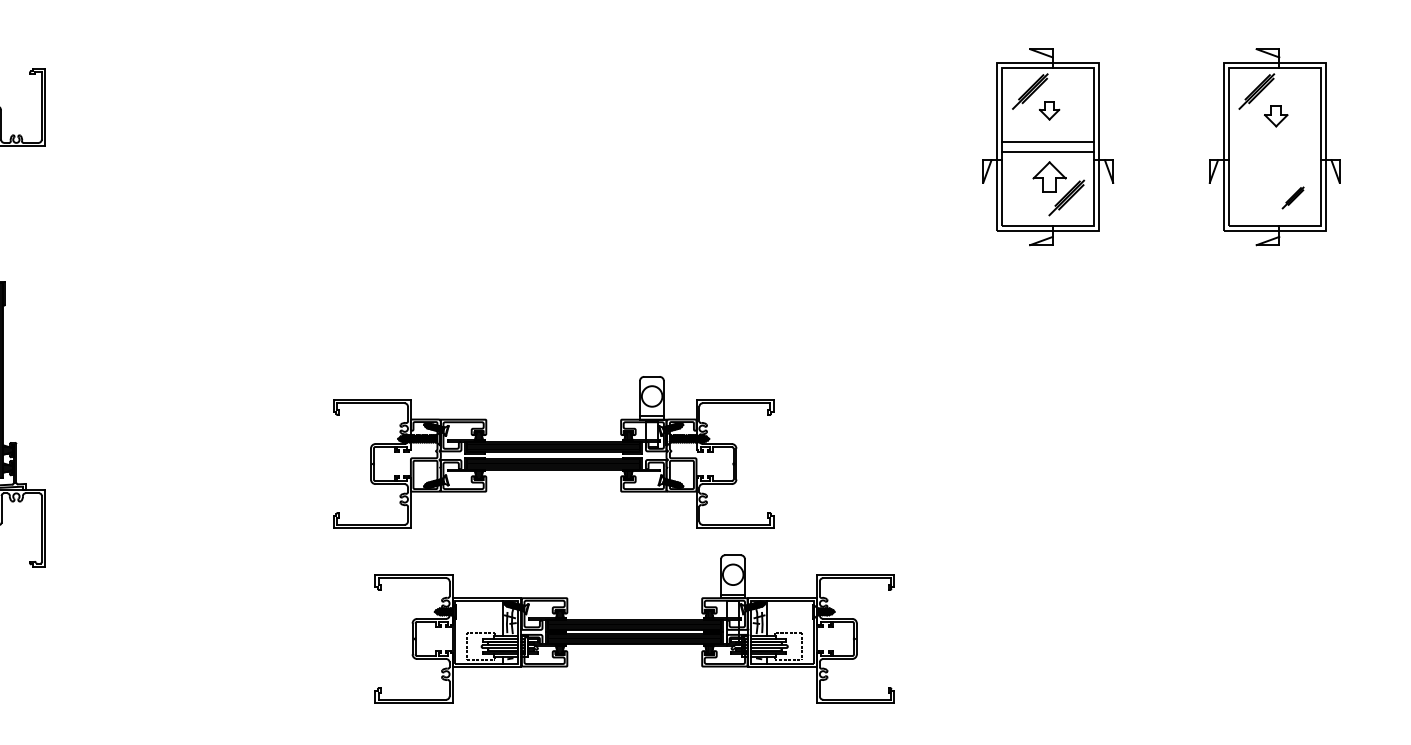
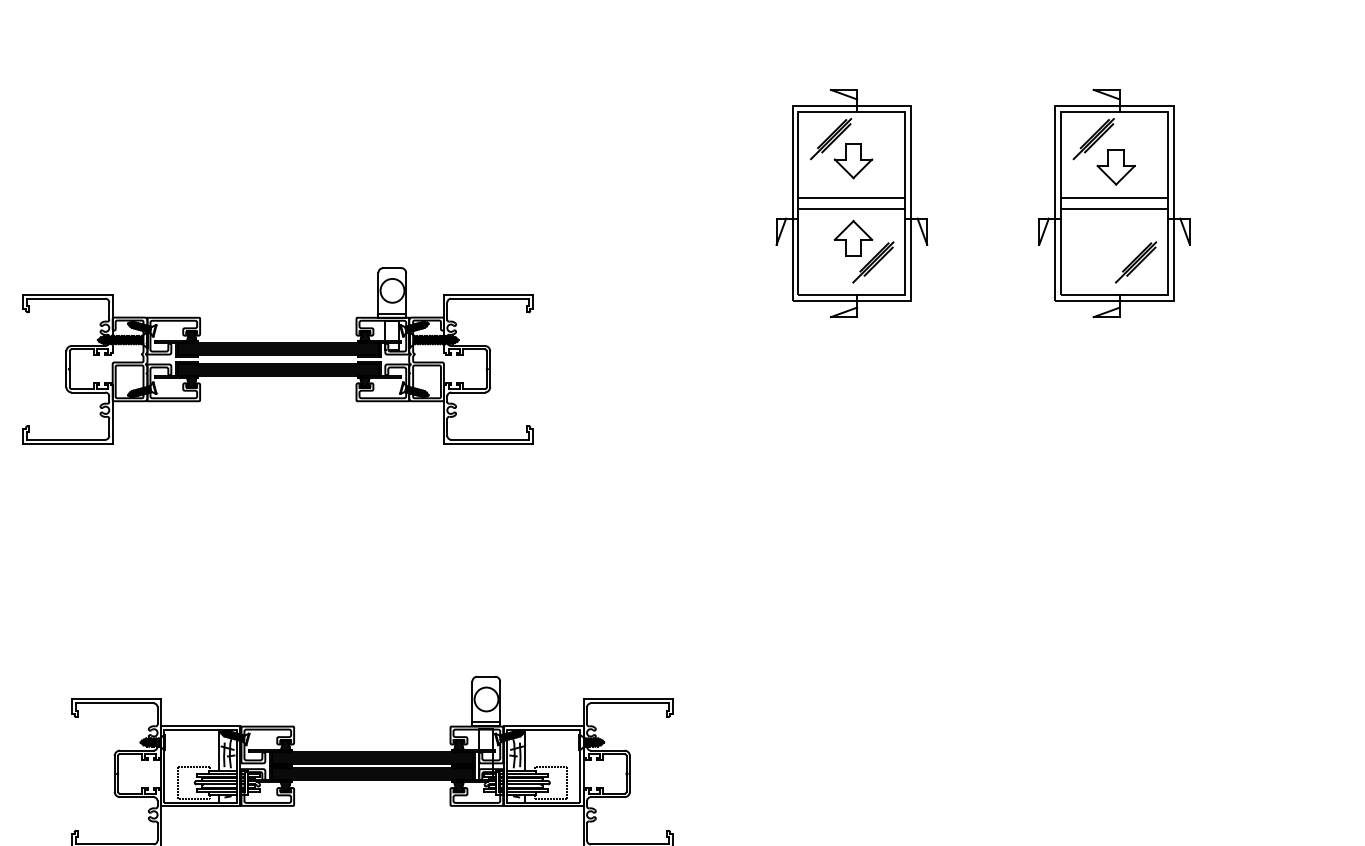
part: (1049, 110) -> (853, 160), size x1.67
part: (1276, 115) -> (1116, 166), size x1.43
line: (1274, 142) -> (1114, 198), added
line: (1274, 152) -> (1114, 209), added
part: (1292, 197) -> (1135, 261), size x1.67
part: (553, 452) -> (278, 355), moved

